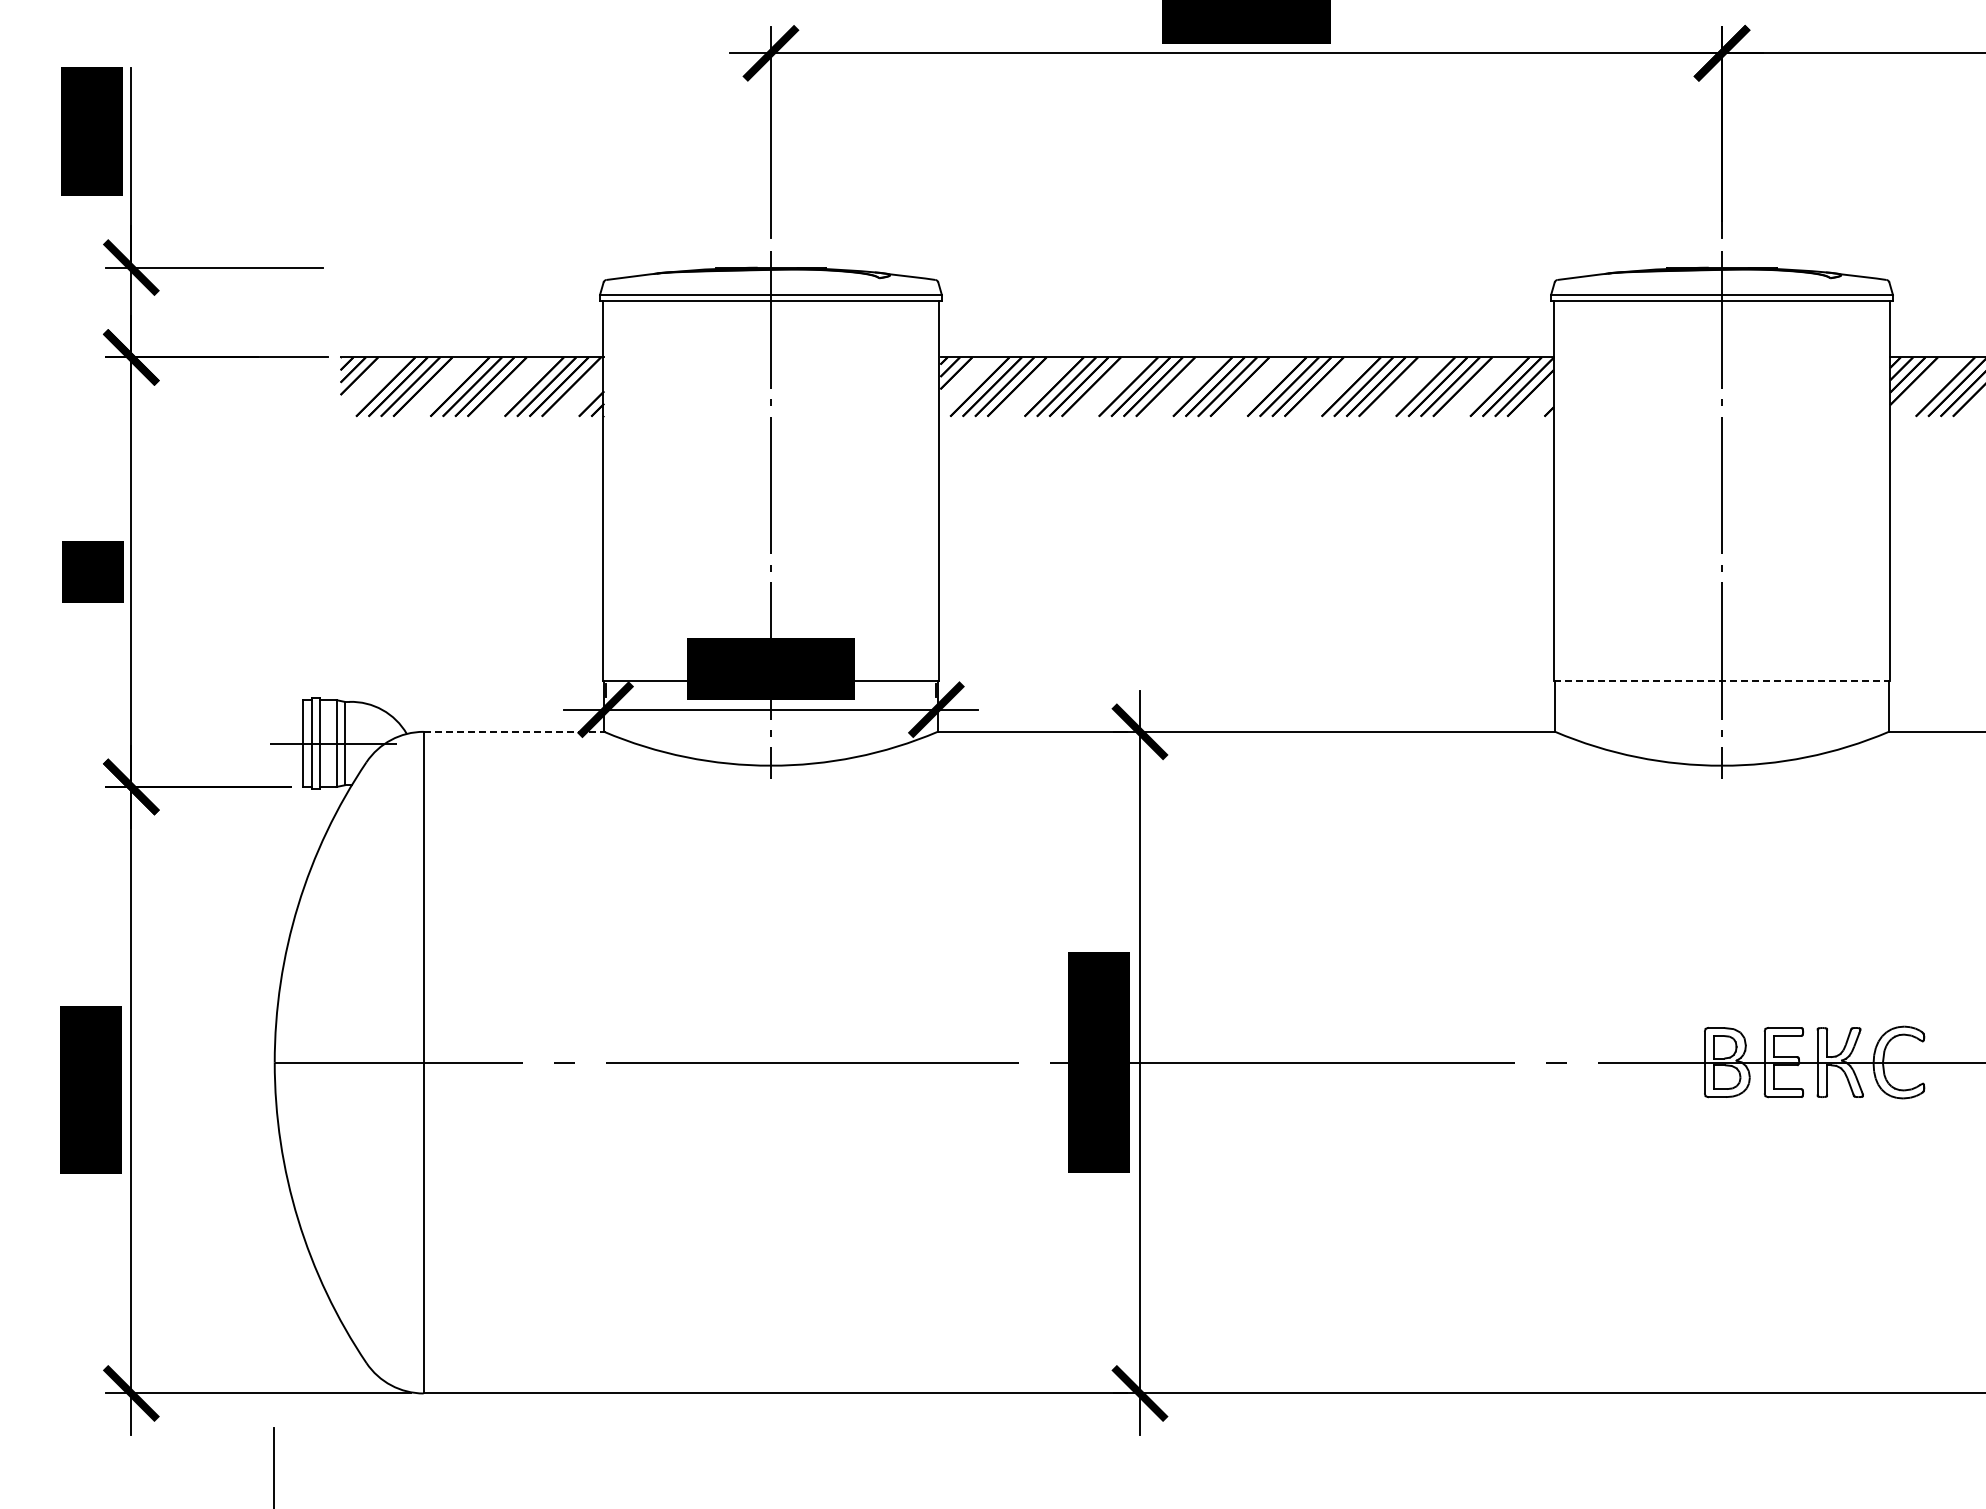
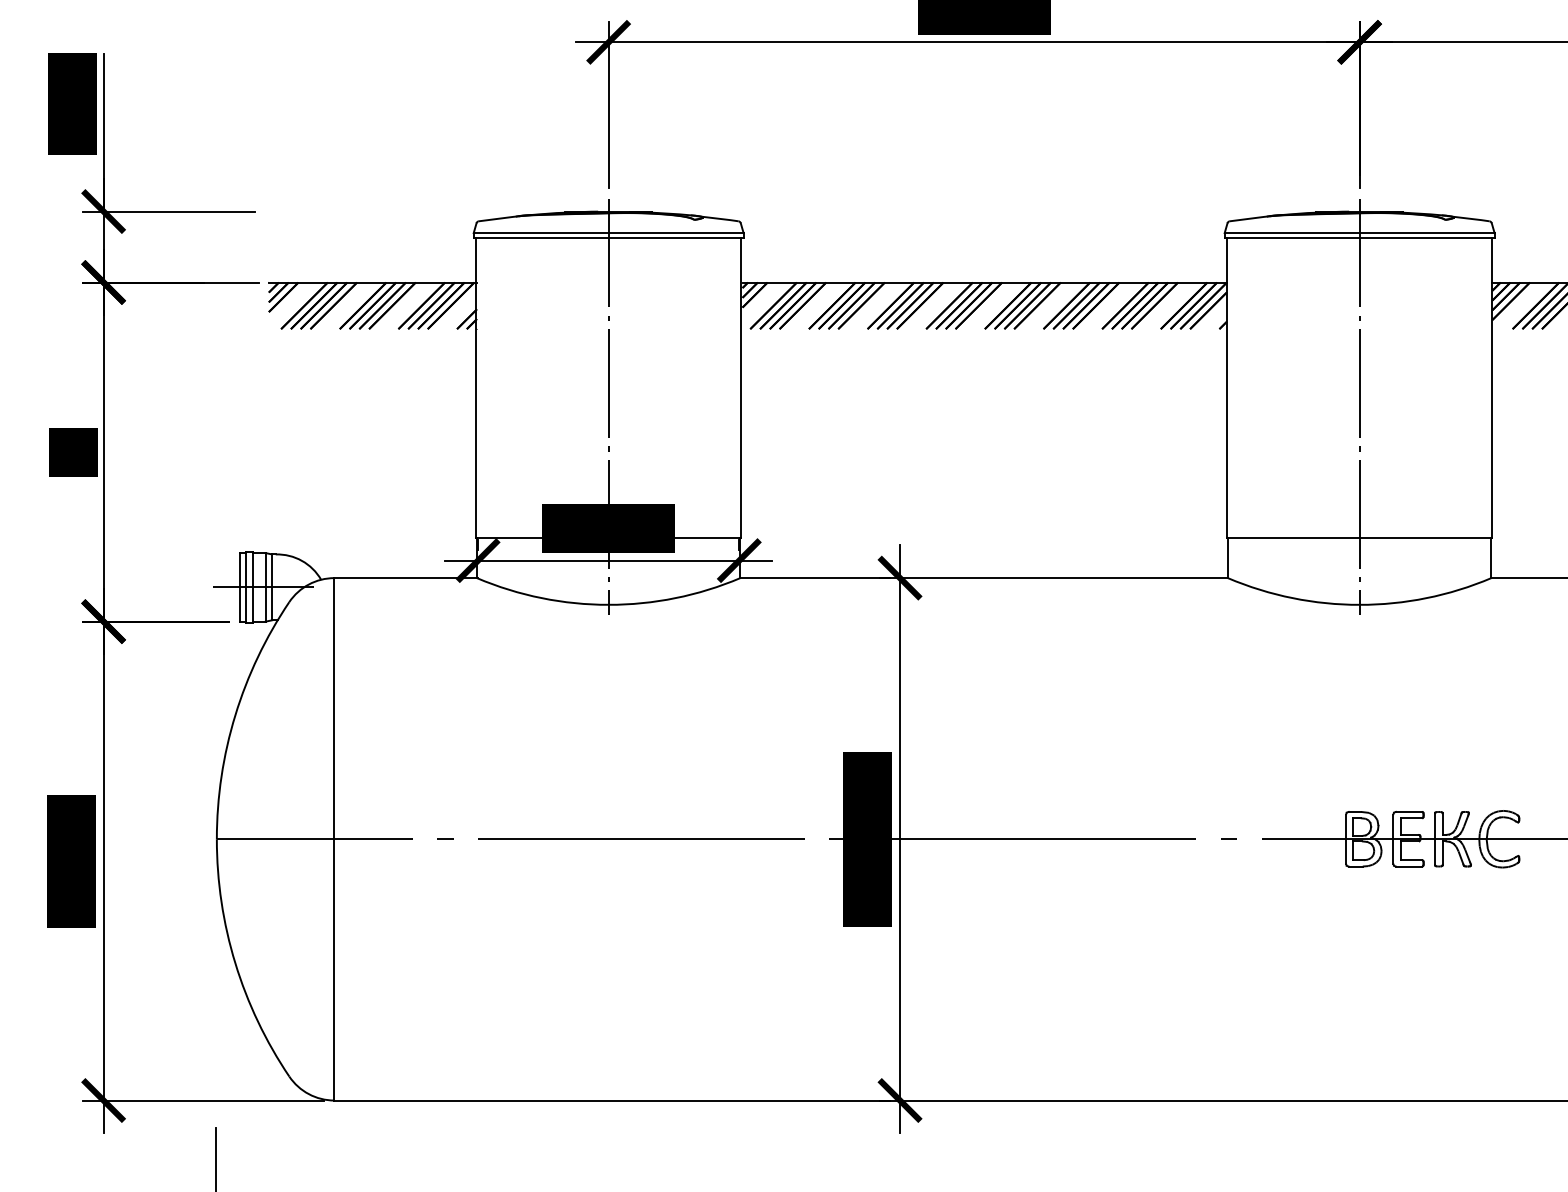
line: (1722, 681) -> (1360, 538), dashed -> solid
line: (514, 731) -> (406, 577), dashed -> solid

